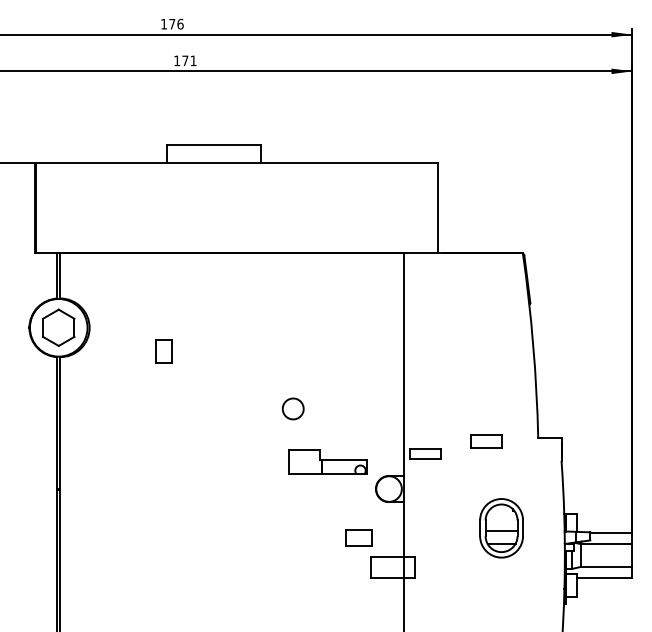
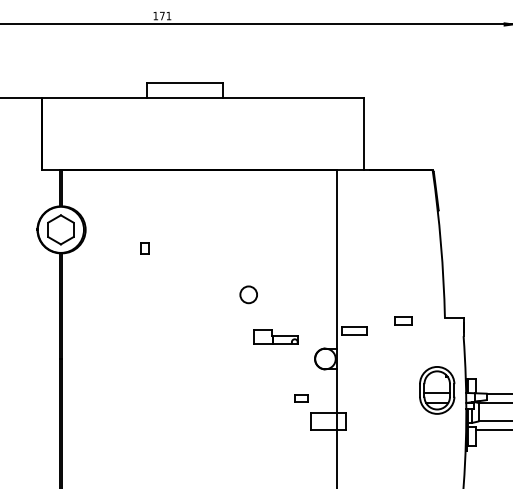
part: (163, 351) -> (144, 248), size x0.6
part: (486, 441) -> (403, 320), size x0.7
part: (327, 461) -> (276, 336), size x0.7
part: (501, 528) -> (437, 390), moved
part: (358, 537) -> (301, 397), size x0.6

